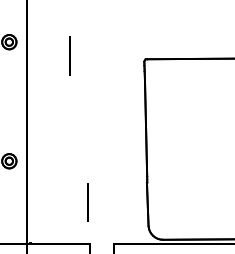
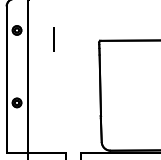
line: (87, 203) -> (64, 128), removed

